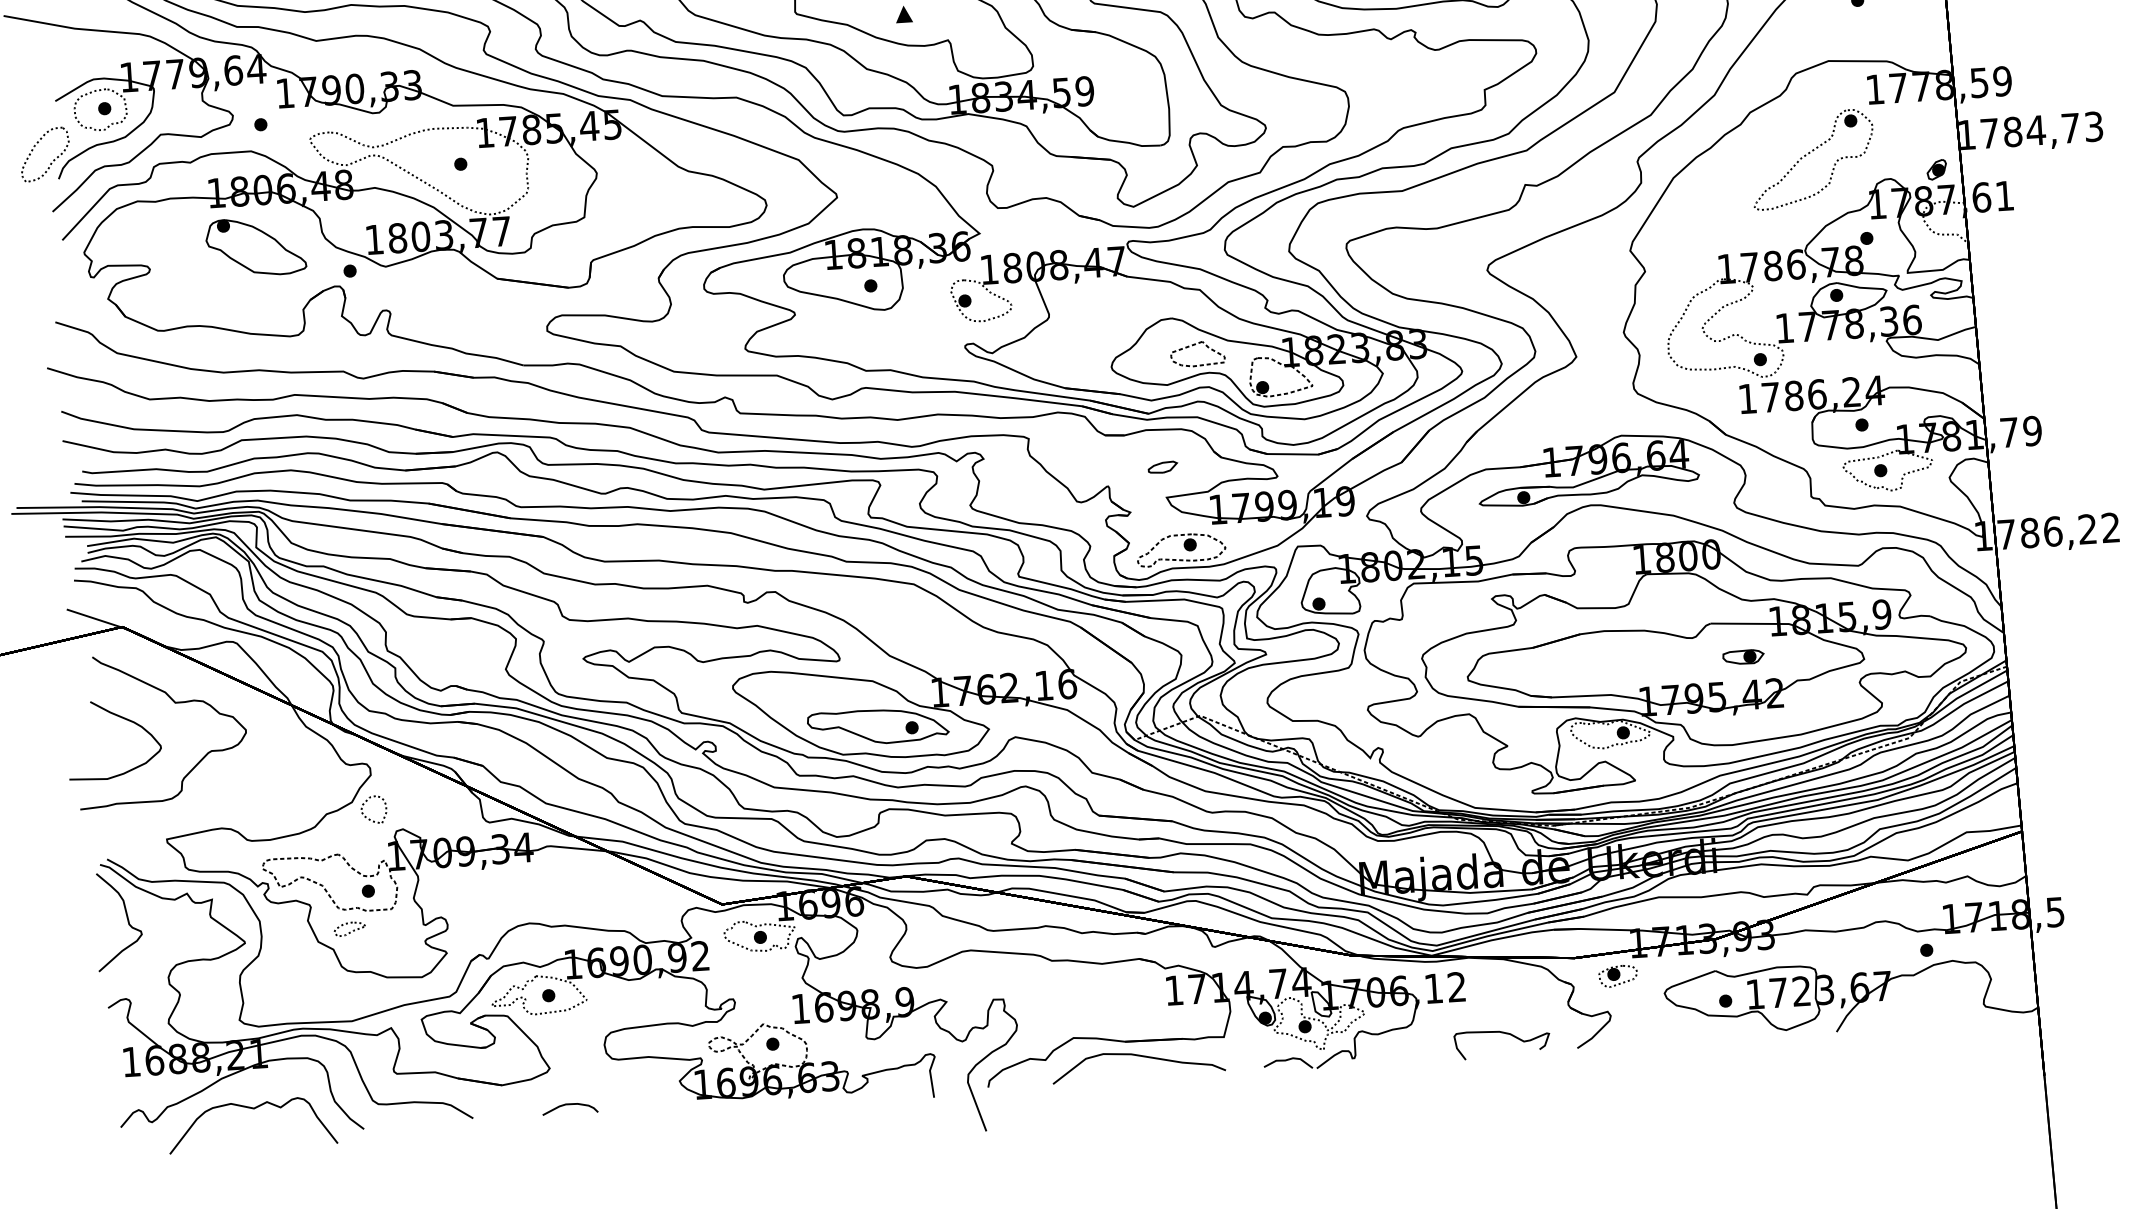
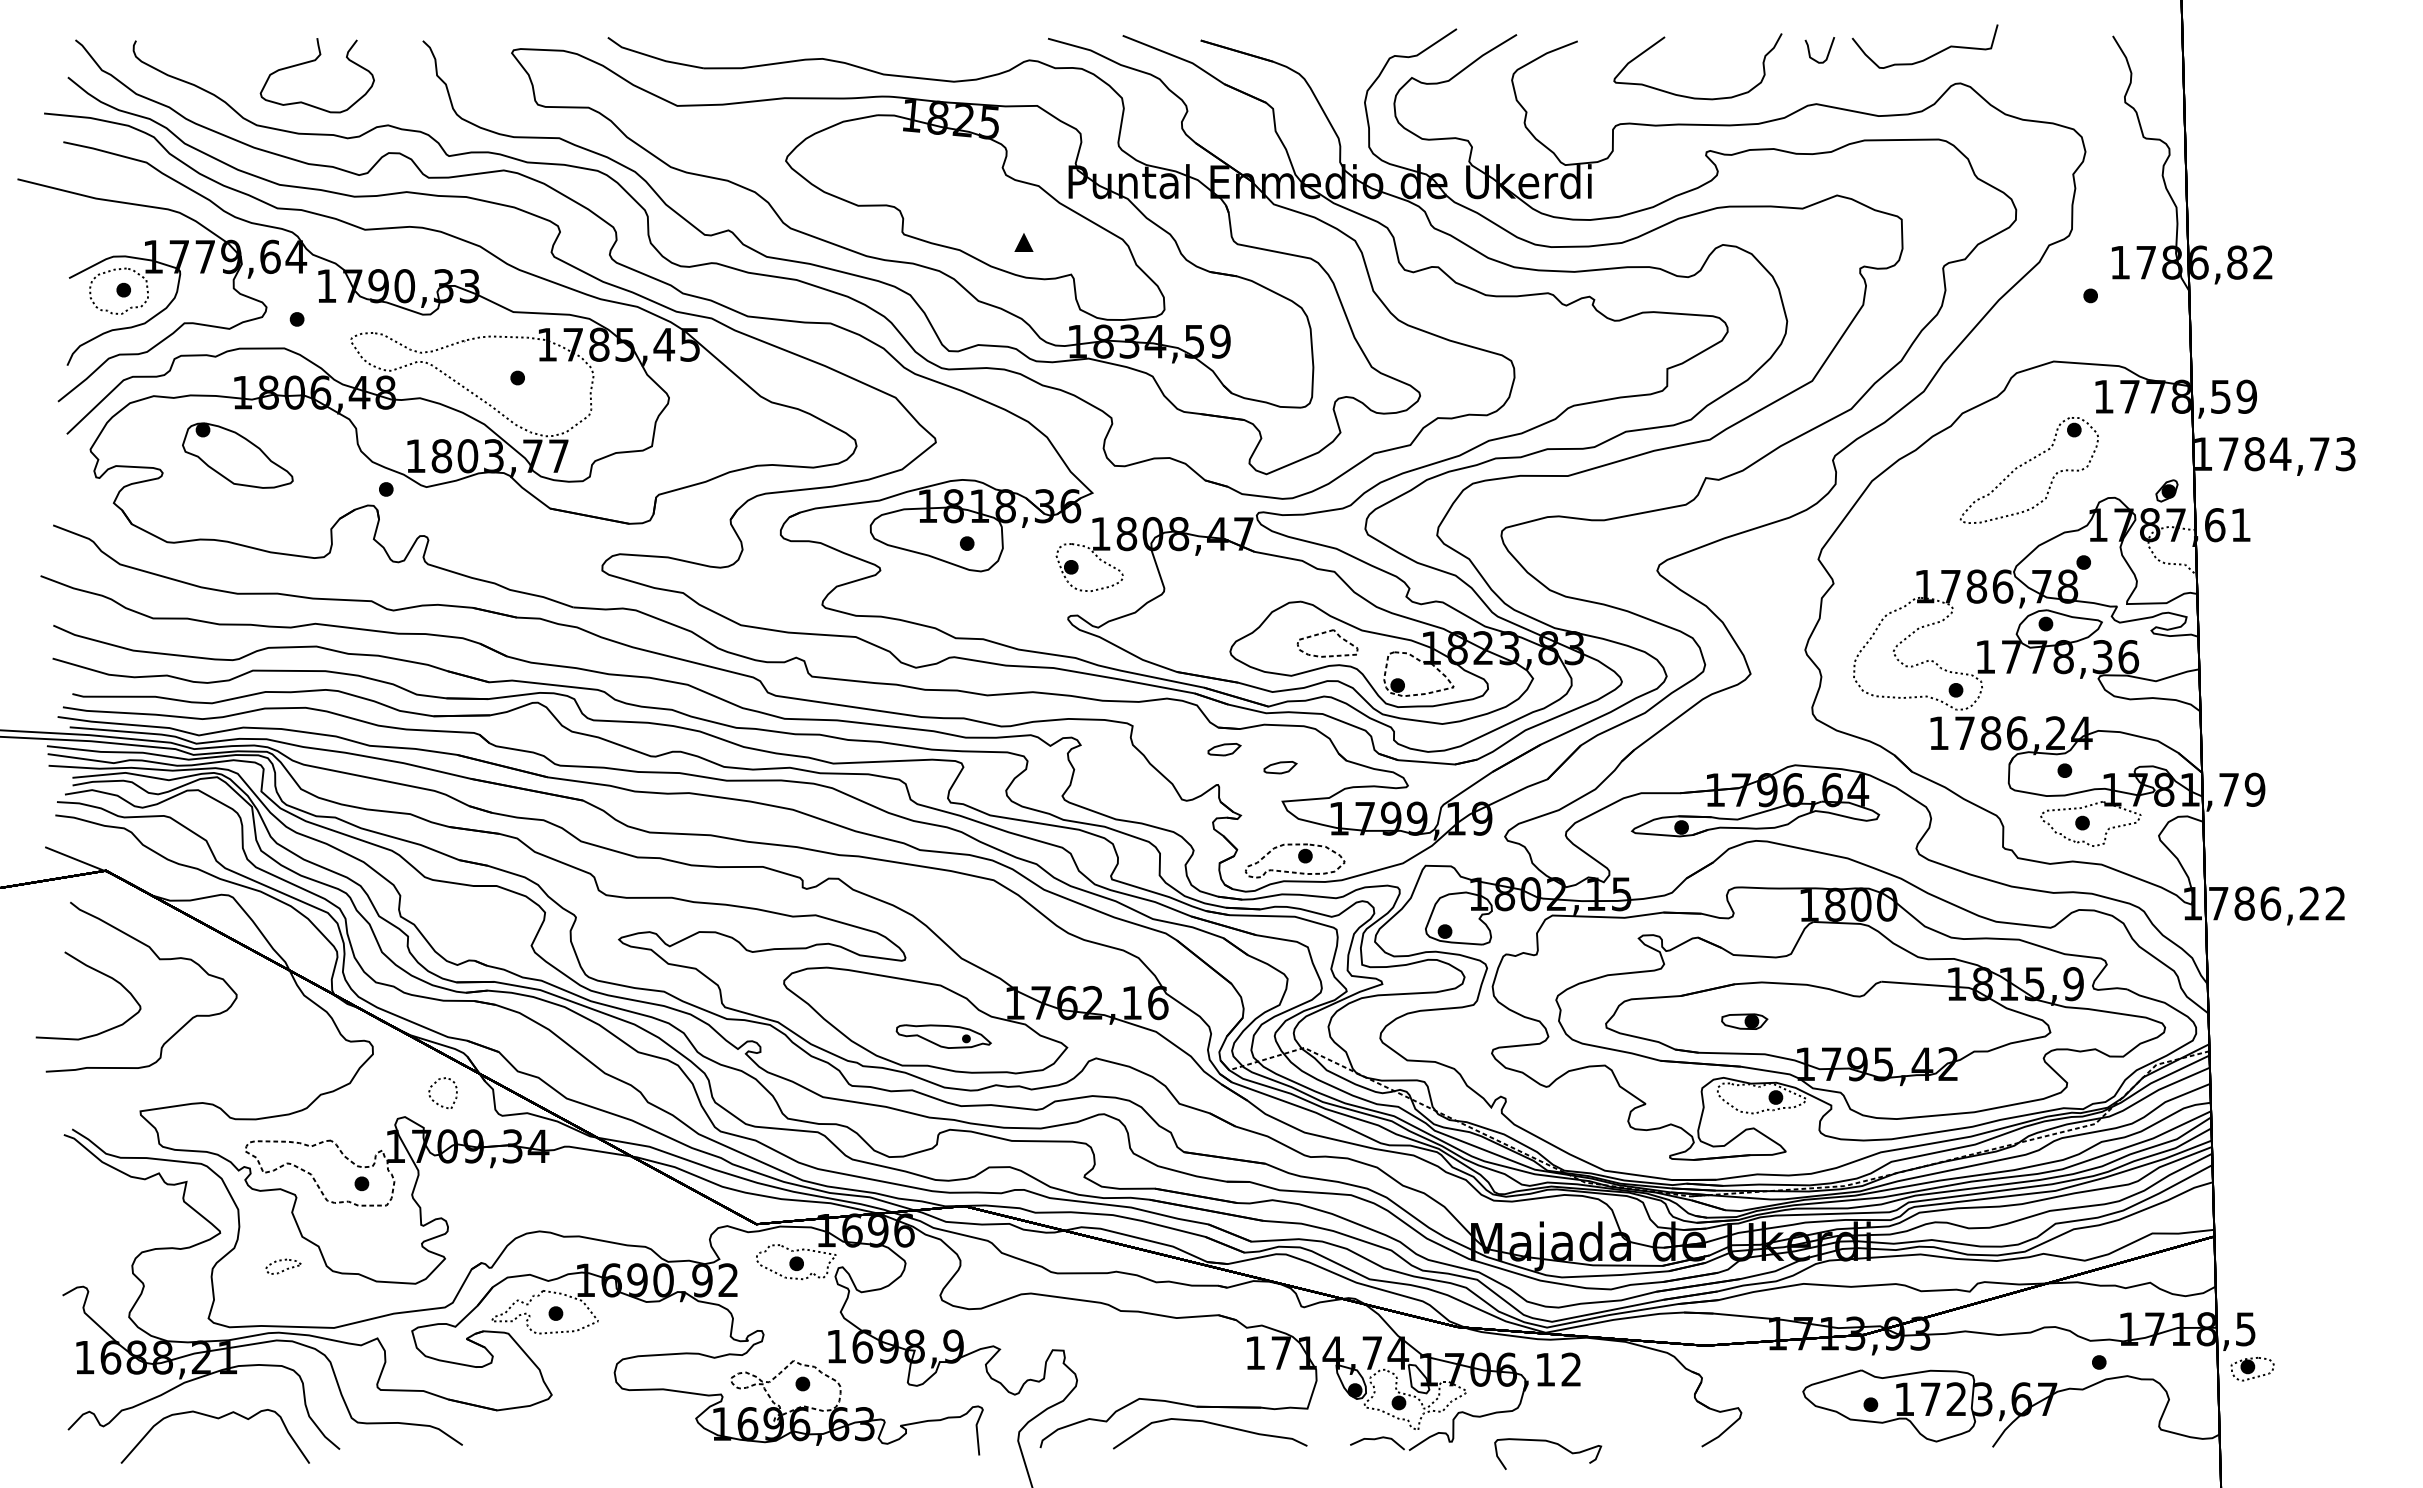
part: (53, 159) -> (62, 343), removed
part: (255, 246) -> (237, 455), moved
part: (1111, 454) -> (1224, 749), added
part: (1743, 657) -> (1744, 1021), moved
part: (878, 726) -> (943, 1036), size x0.6
part: (369, 818) -> (437, 1102), moved
curve: (126, 917) -> (89, 1195), removed
part: (349, 928) -> (283, 1266), moved
part: (1618, 975) -> (2252, 1368), moved
curve: (1504, 1034) -> (1551, 1443), moved
curve: (569, 1105) -> (571, 1437), removed

